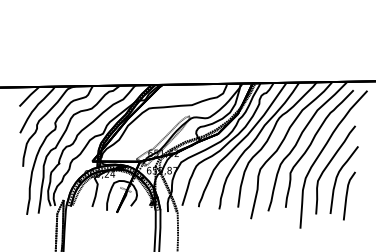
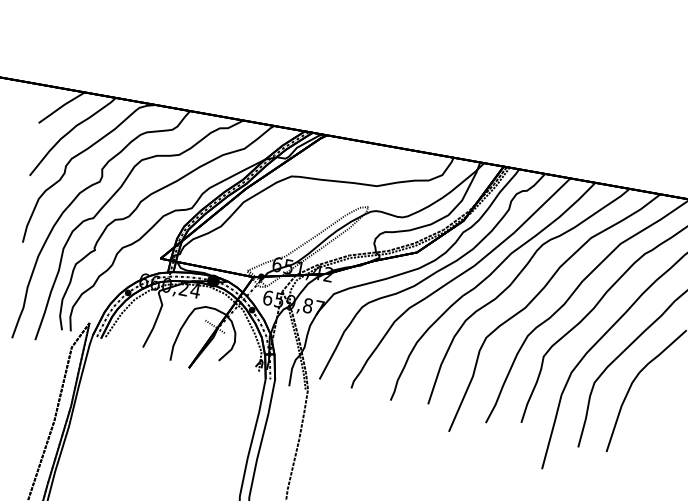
line: (347, 195) -> (646, 422), removed

